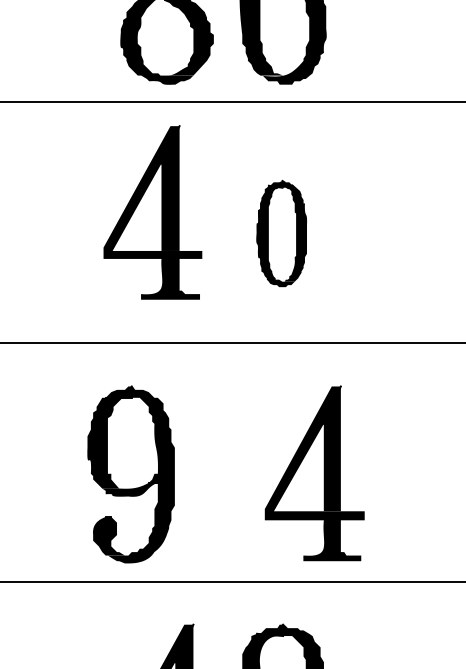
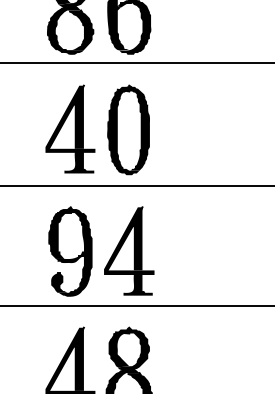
part: (153, 210) -> (70, 128), moved
part: (281, 232) -> (128, 129), size x1.67
part: (315, 471) -> (129, 250), moved
part: (131, 473) -> (70, 251), moved

